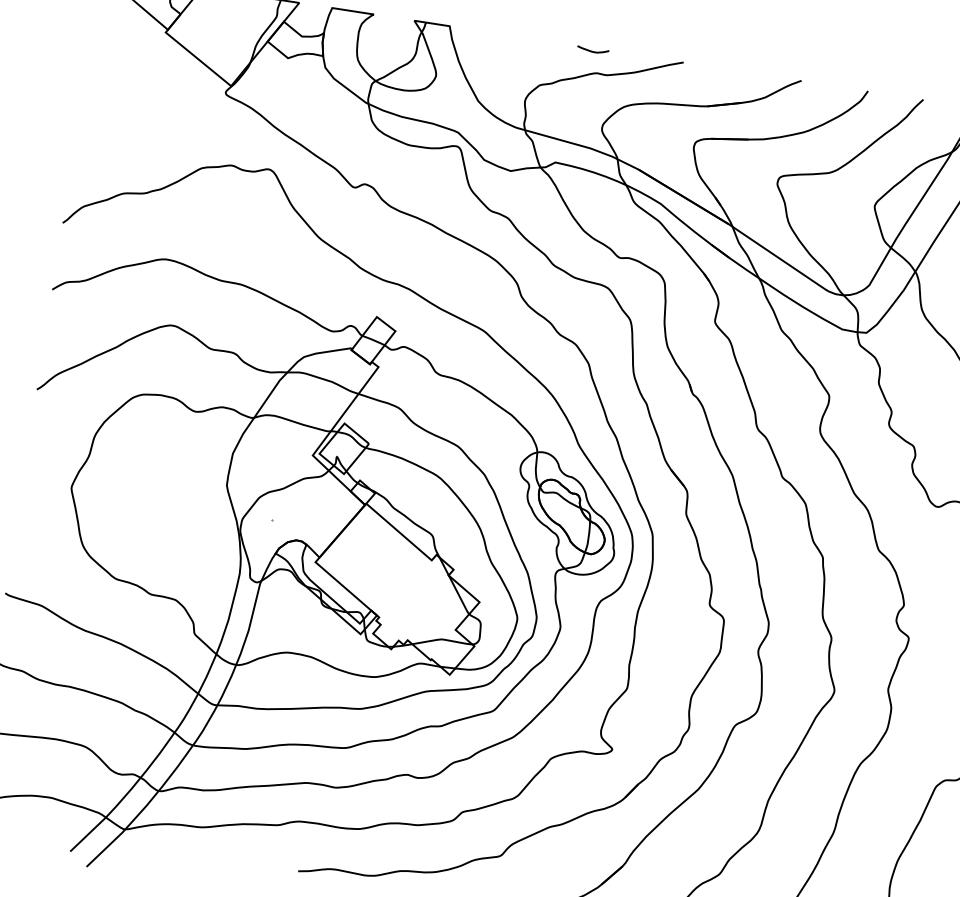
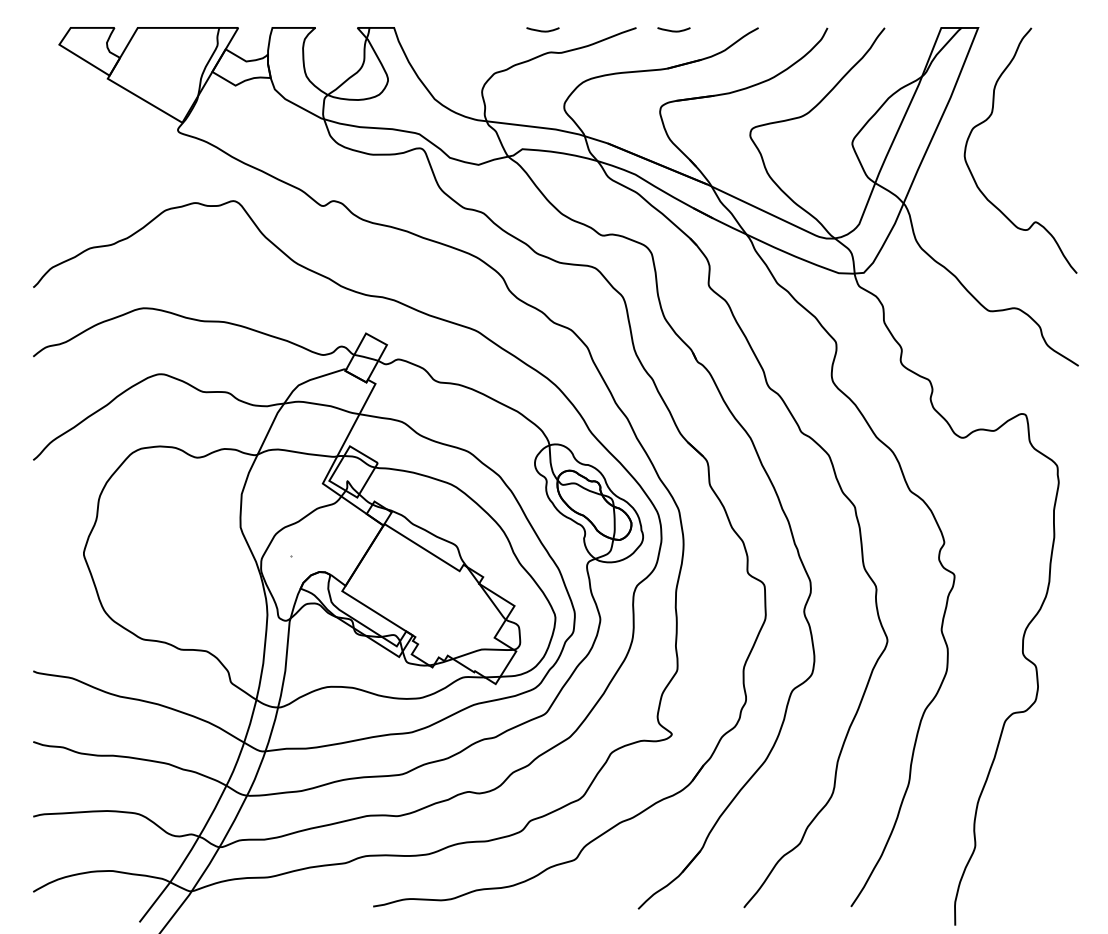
curve: (719, 70) -> (673, 30), added

